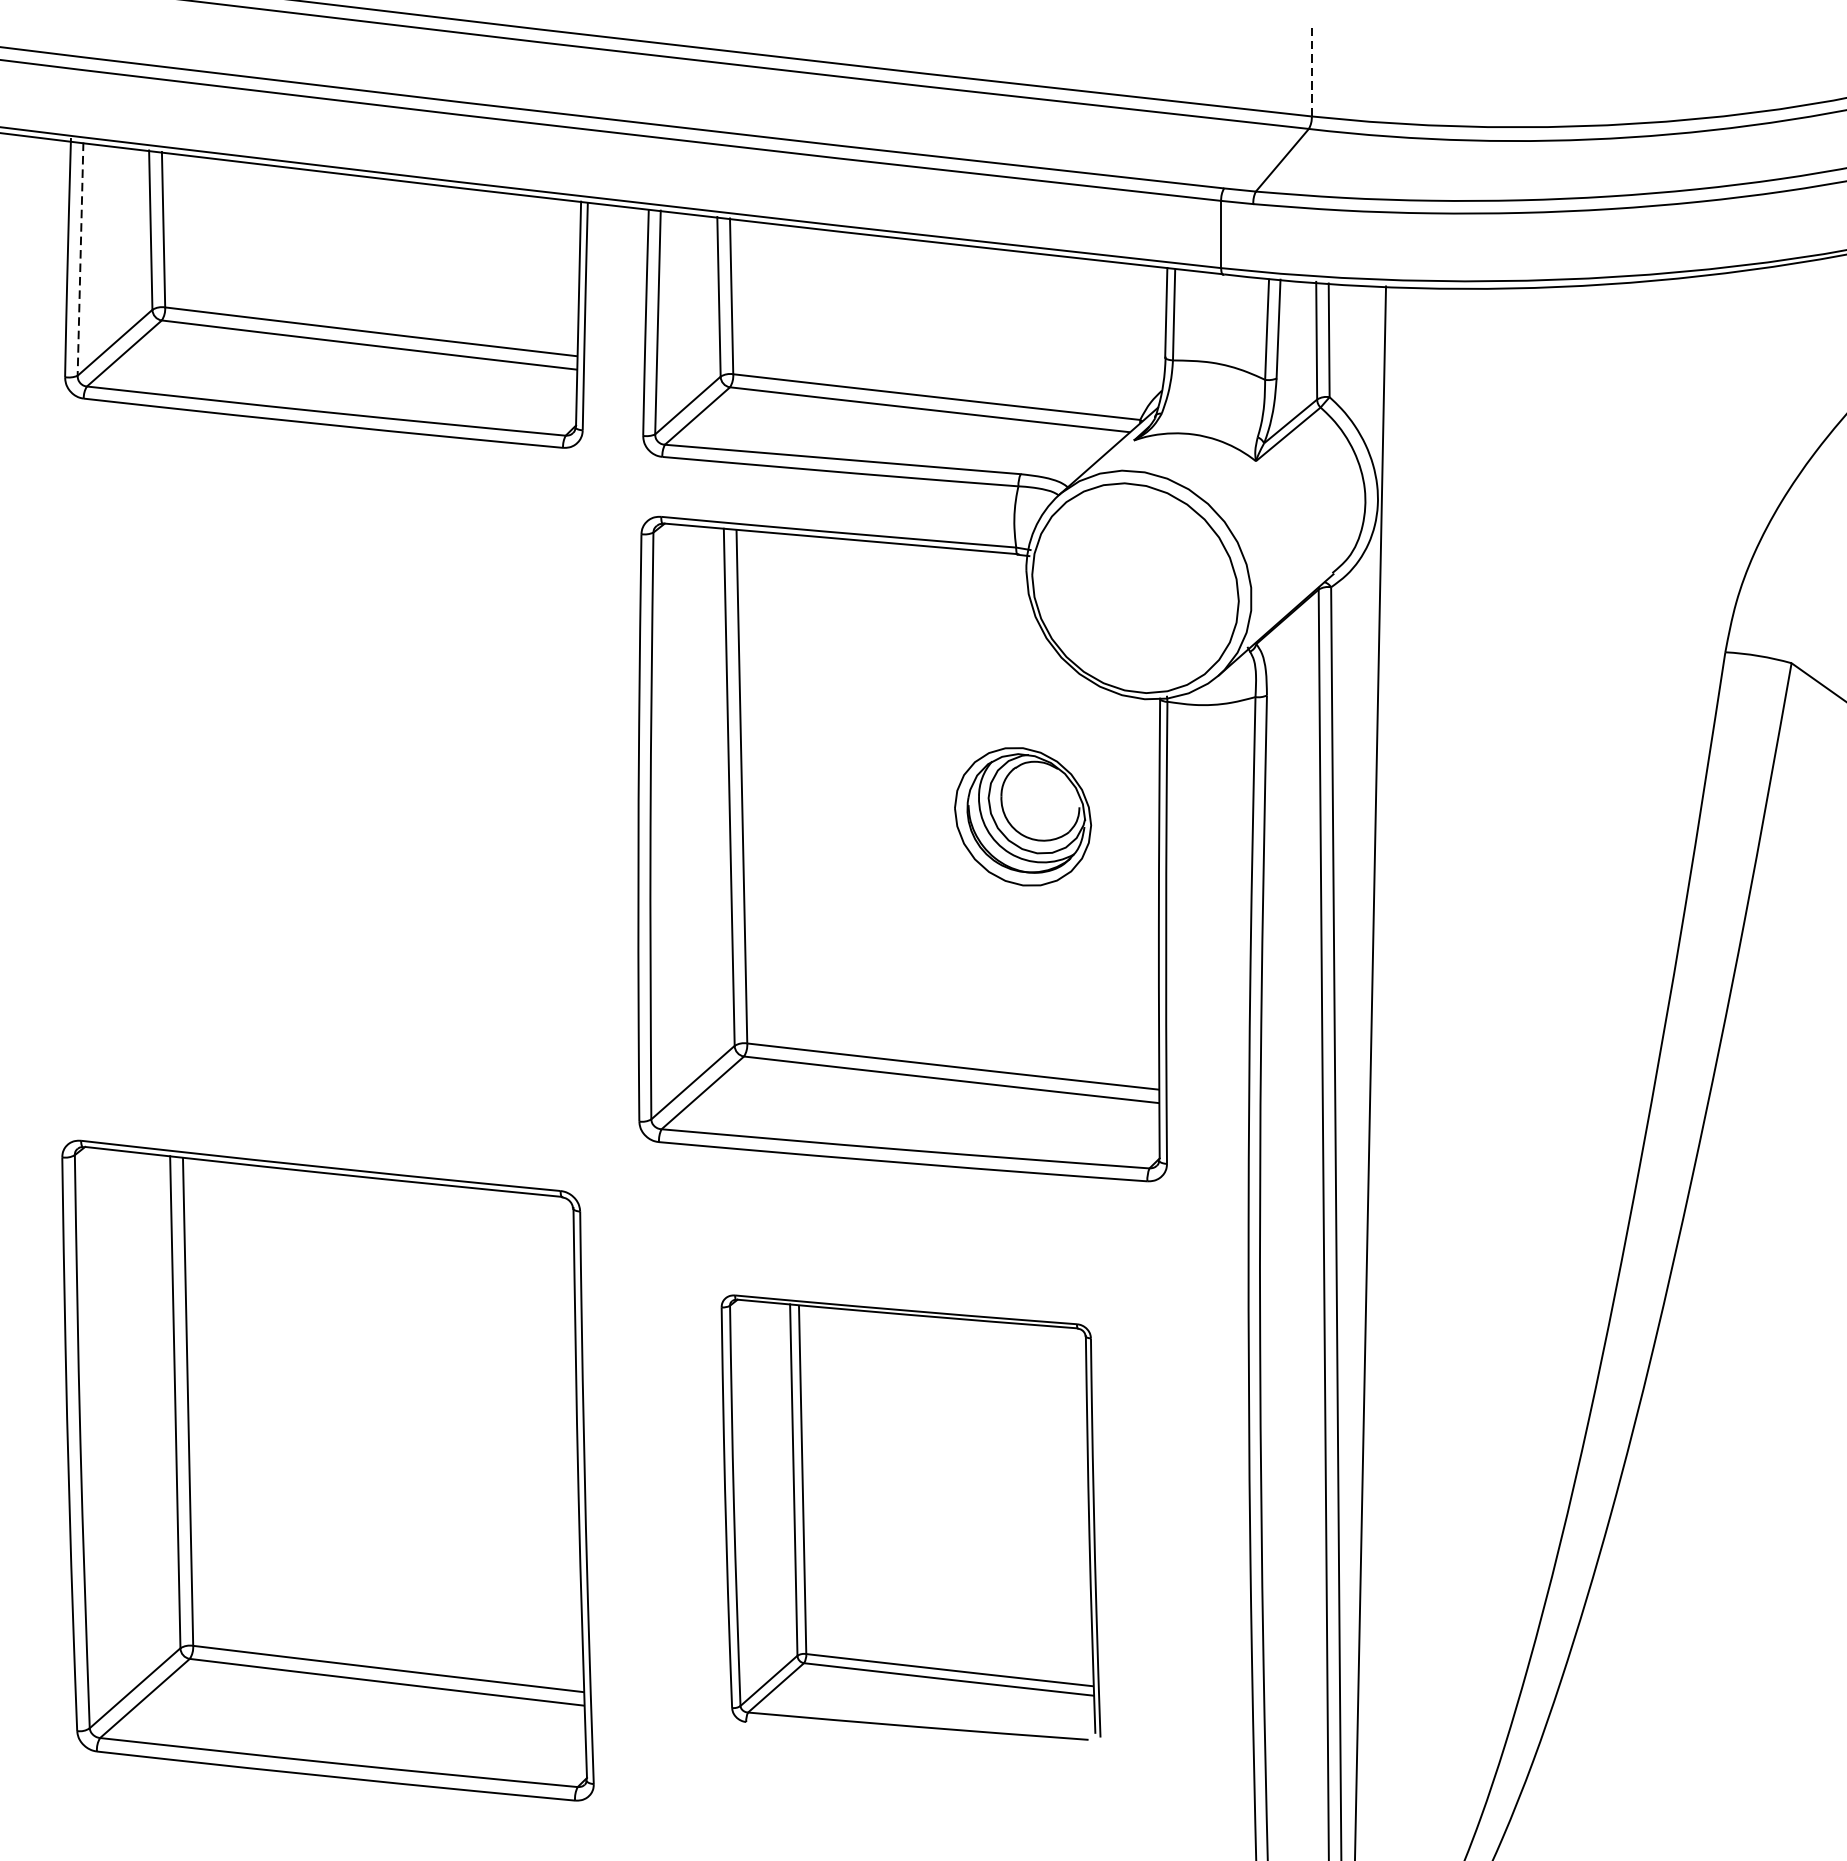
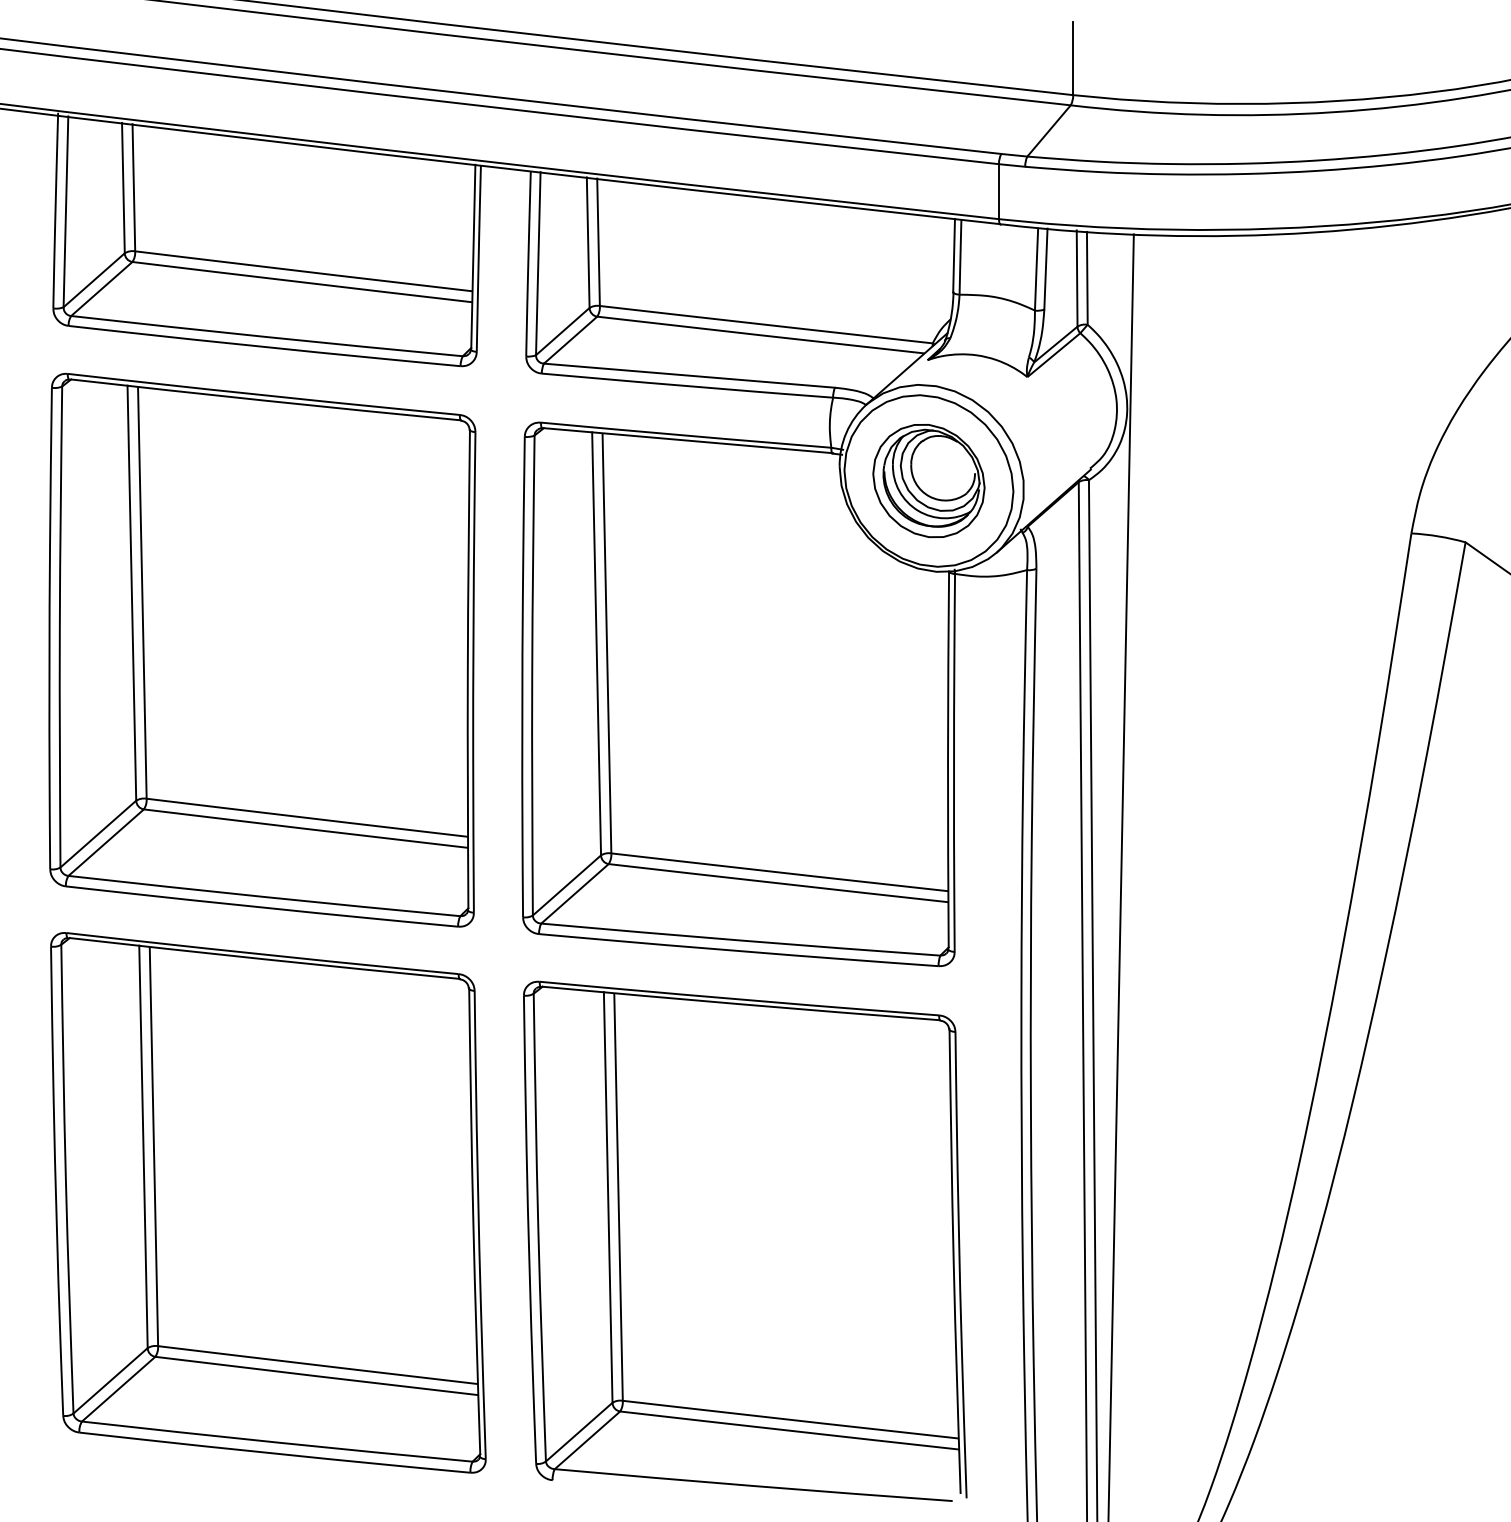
line: (1312, 71) -> (1073, 58), dashed -> solid
line: (79, 259) -> (65, 212), dashed -> solid
part: (320, 794) -> (262, 649), added
part: (1022, 817) -> (928, 481), moved
part: (911, 1516) -> (745, 1240), size x1.43

